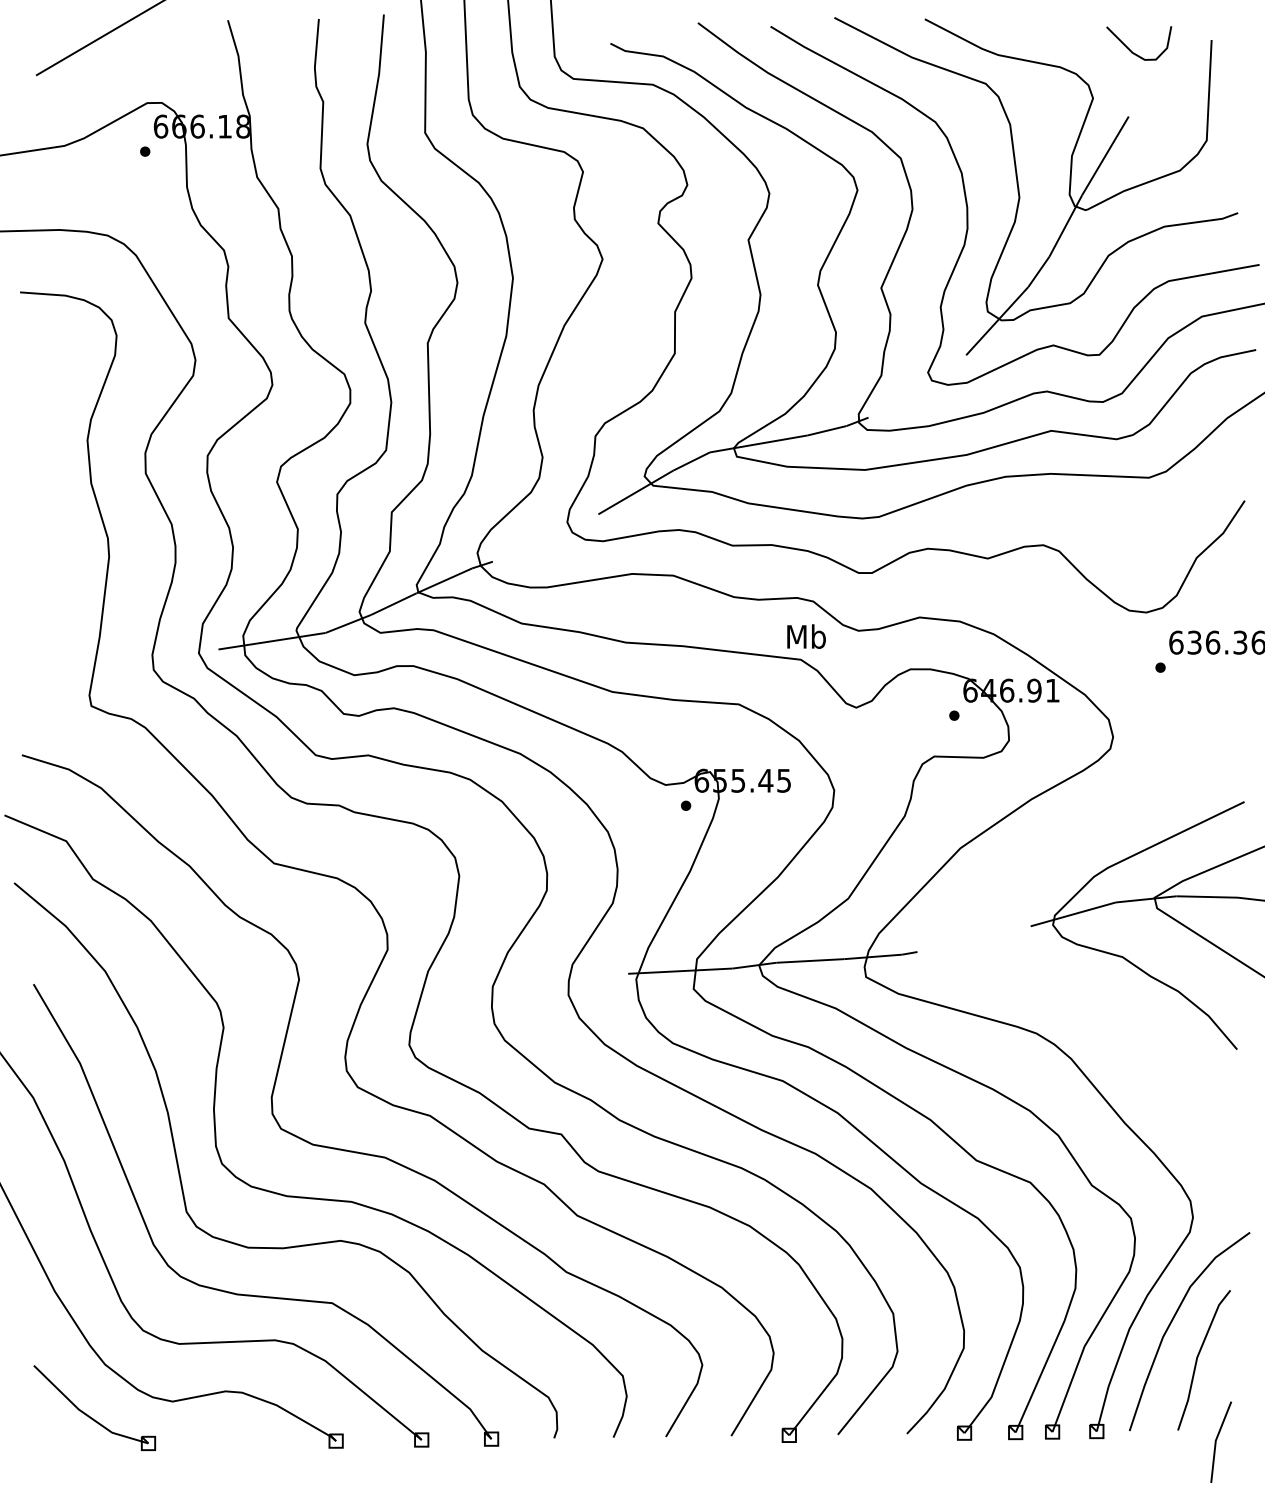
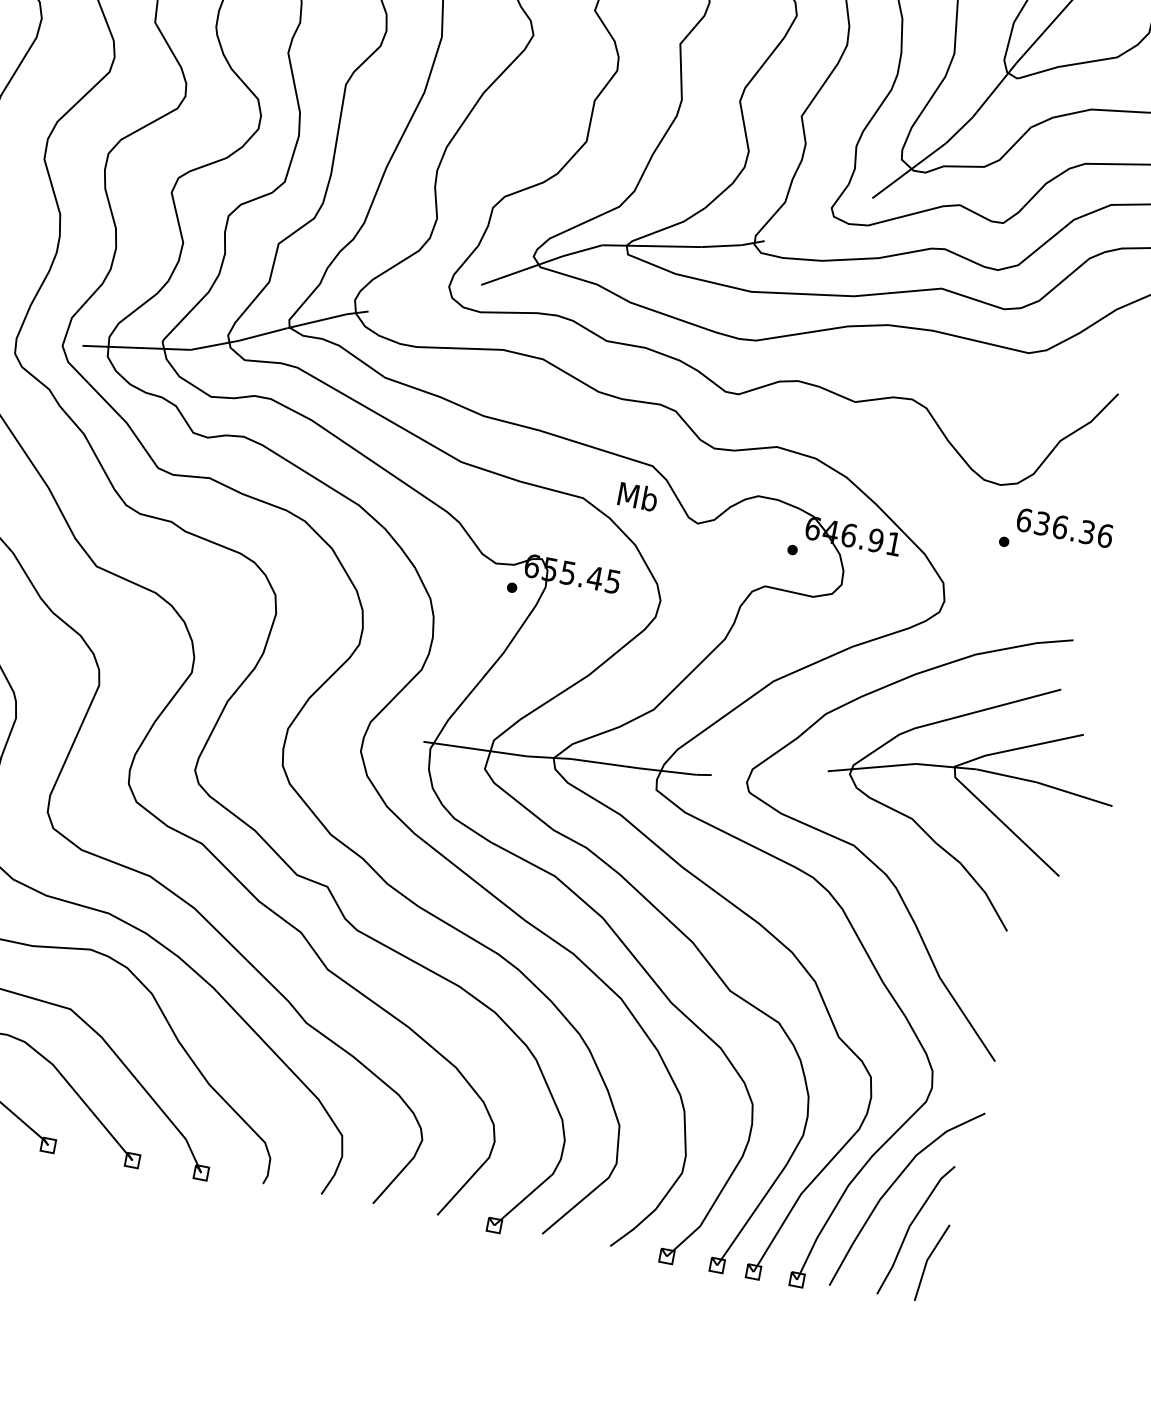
text: (806, 636) -> (638, 496), moved
curve: (1081, 999) -> (863, 852), added
line: (1217, 1439) -> (929, 1259), moved

